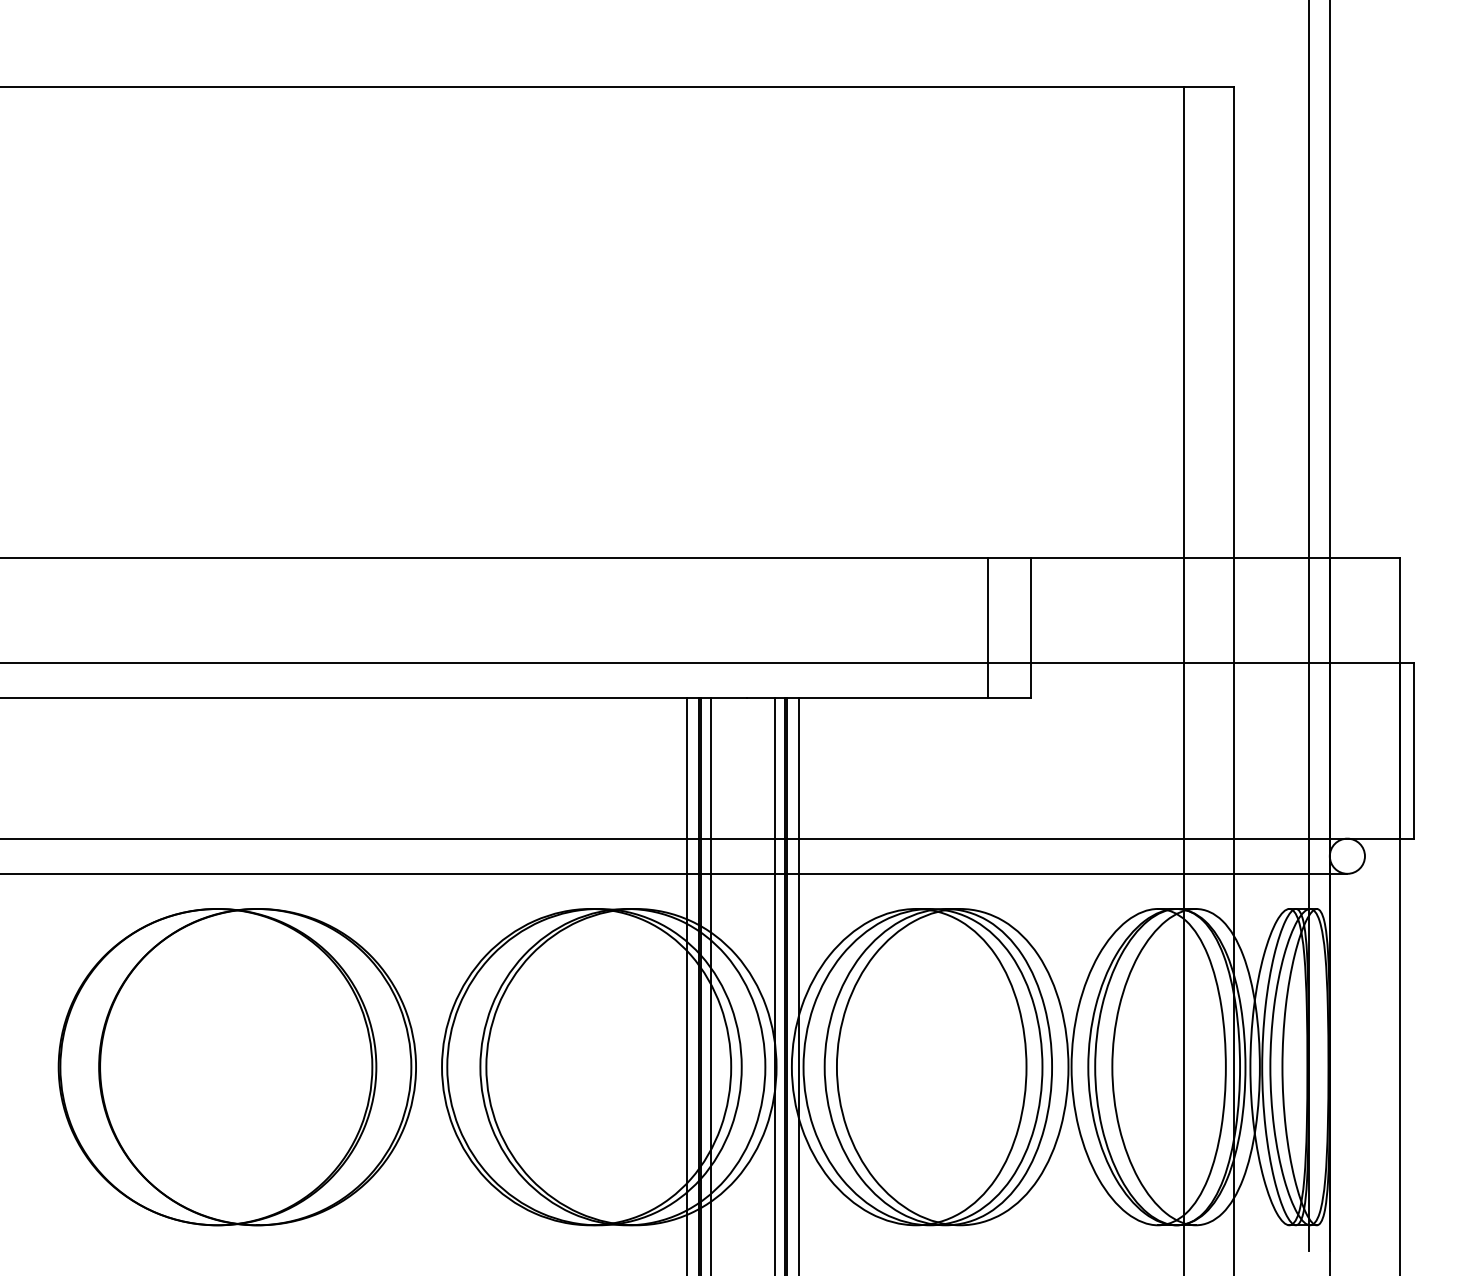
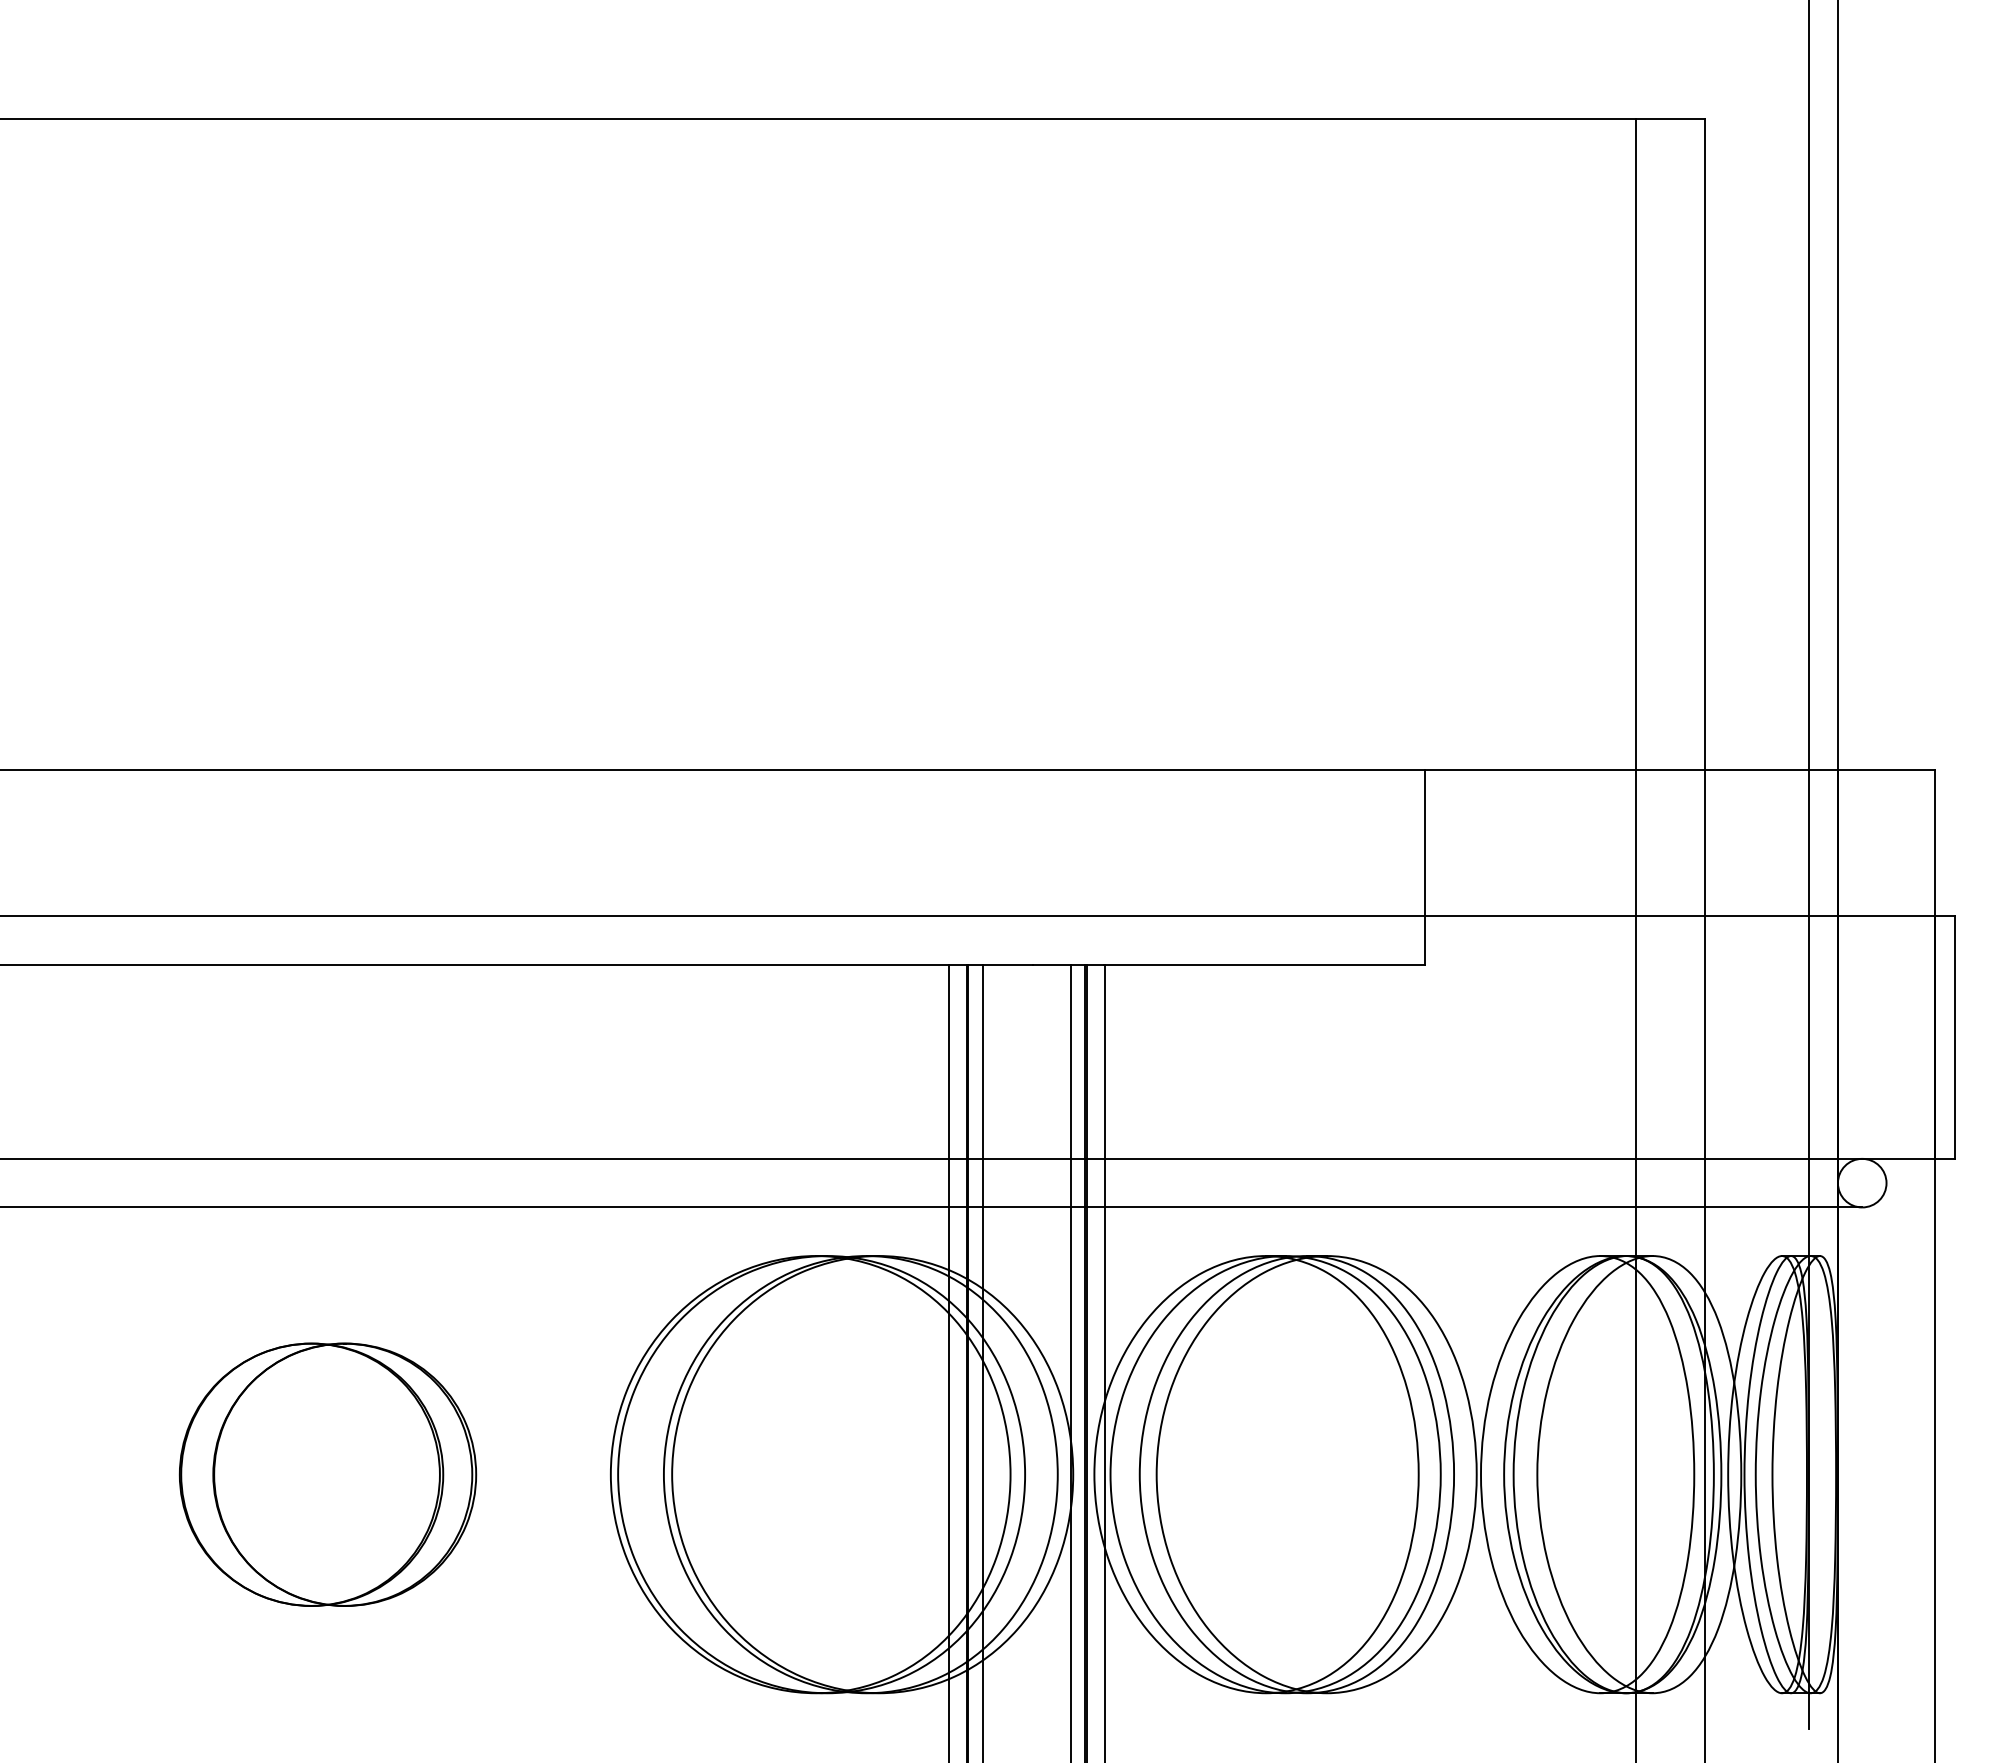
line: (987, 627) -> (1364, 867), removed
part: (237, 1067) -> (327, 1474), size x0.6

